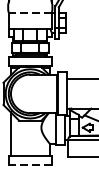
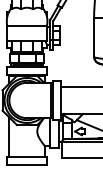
line: (30, 13) -> (27, 26), dashed -> solid
line: (30, 164) -> (27, 165), dashed -> solid

